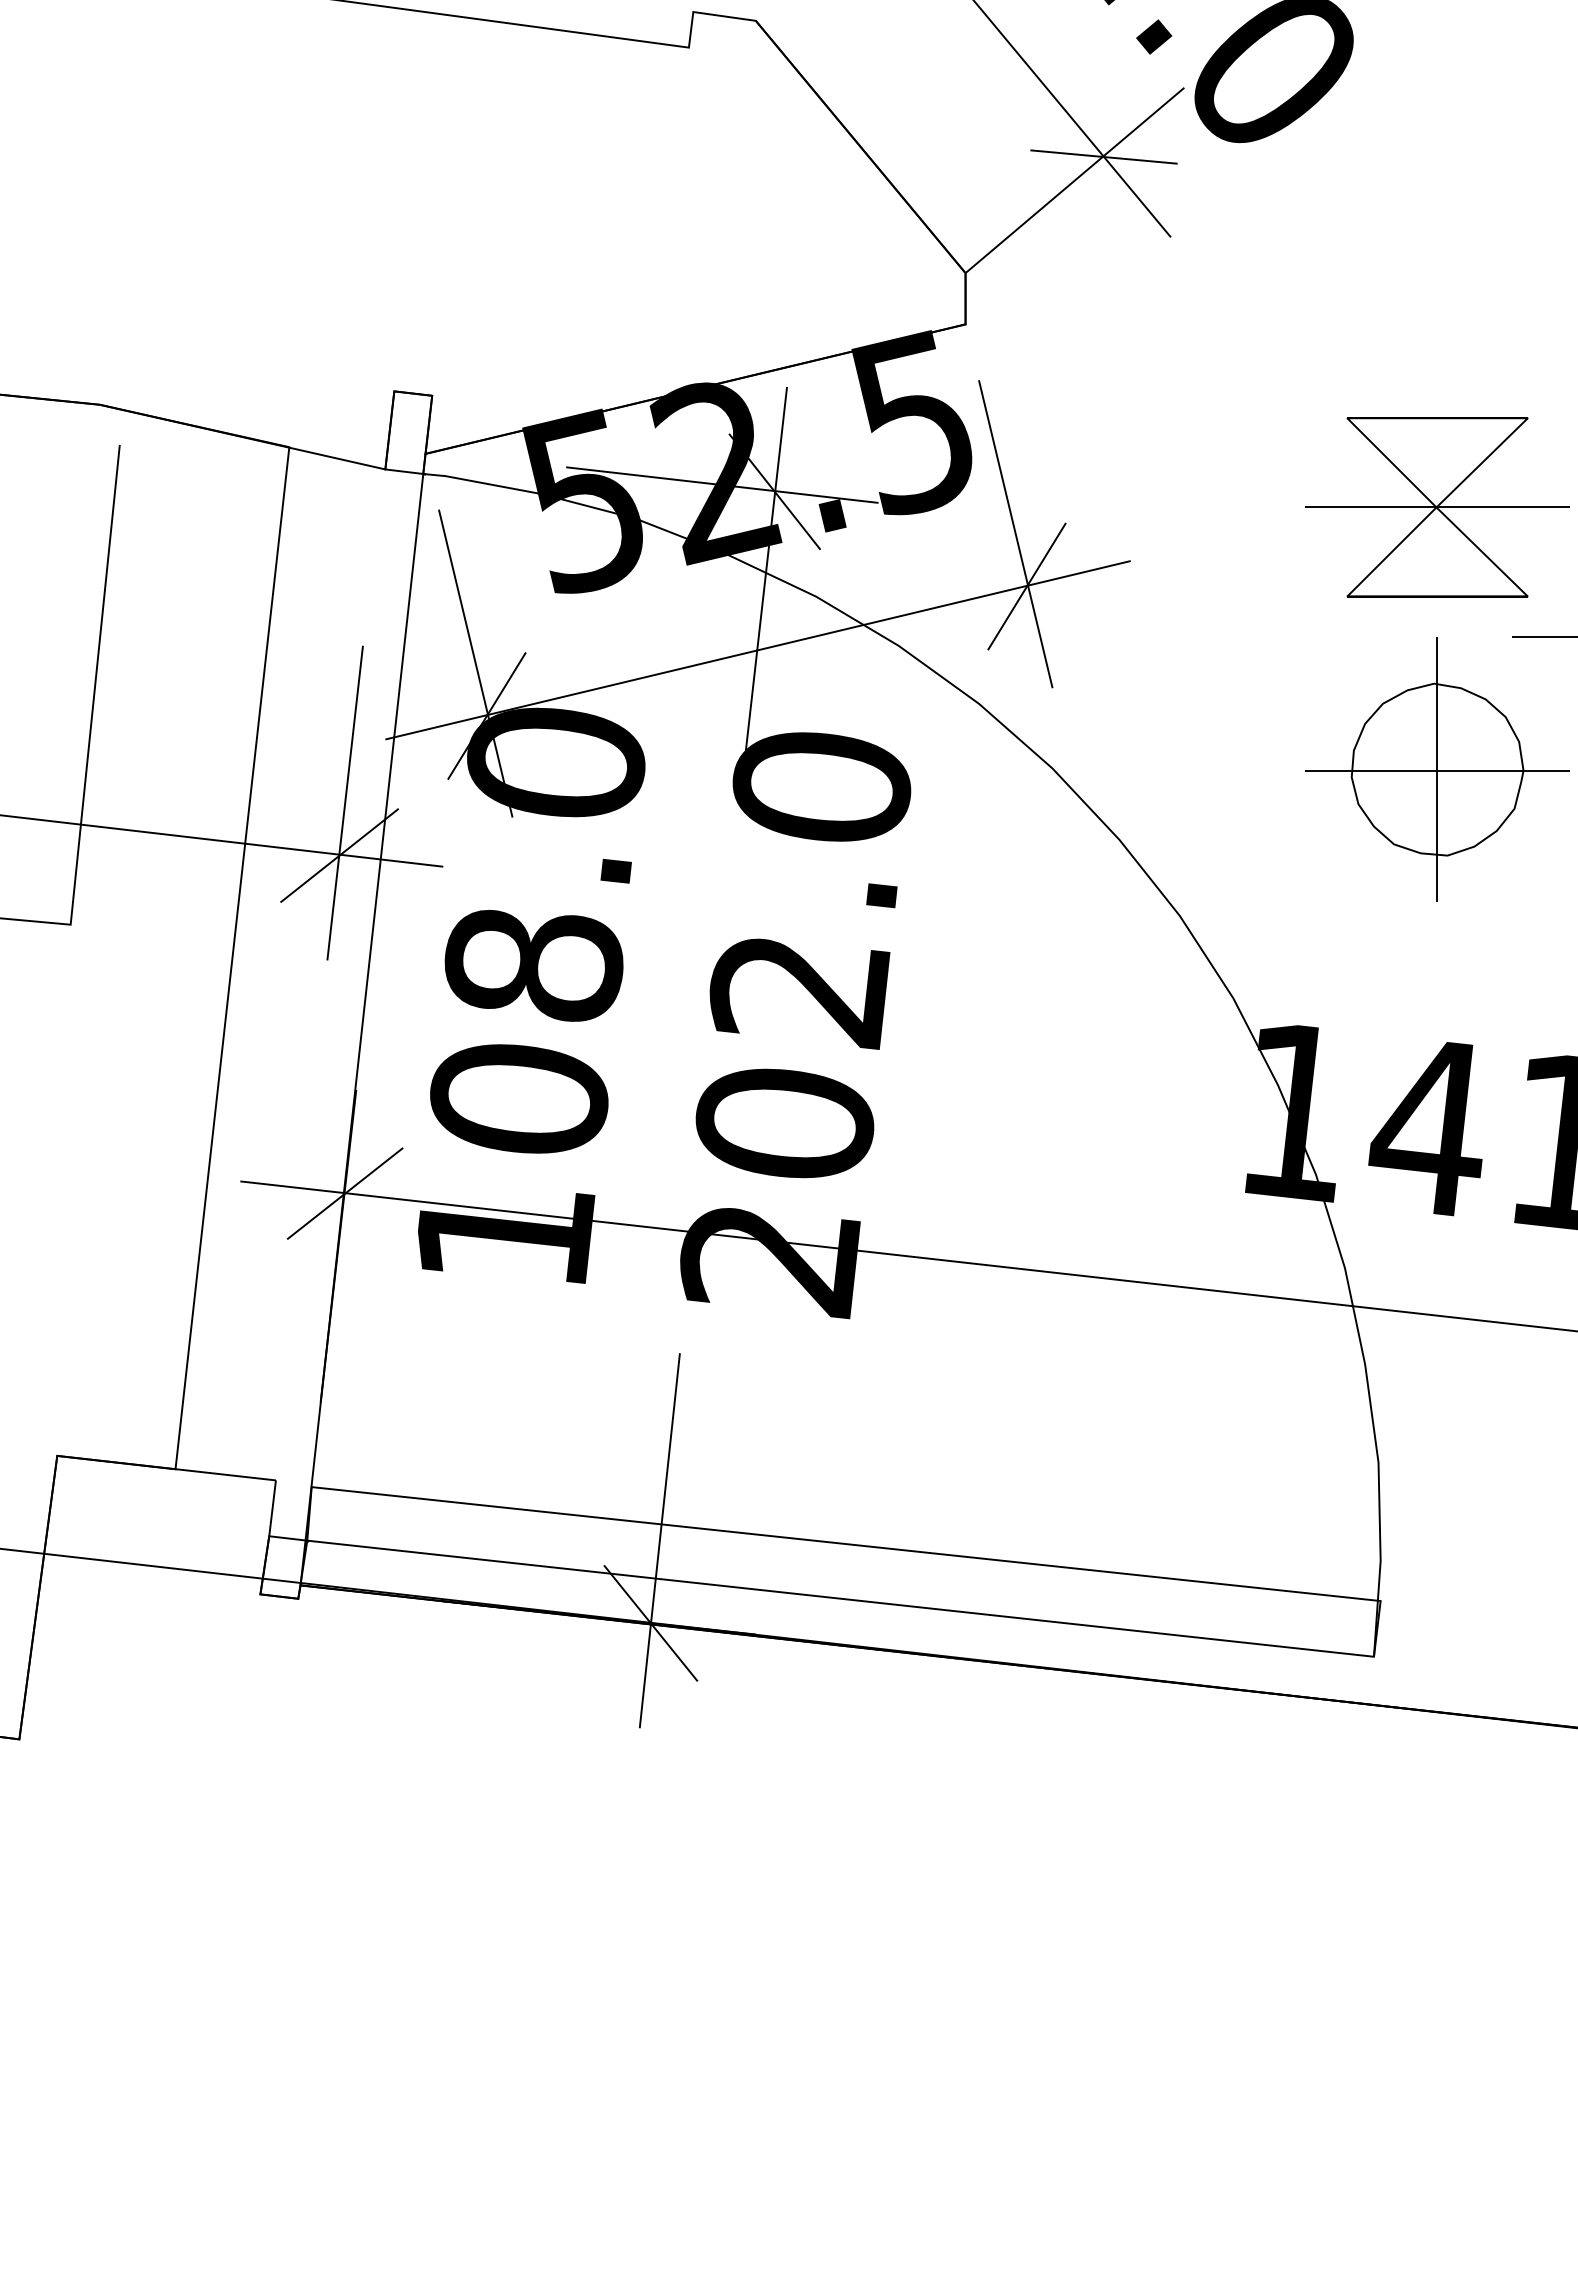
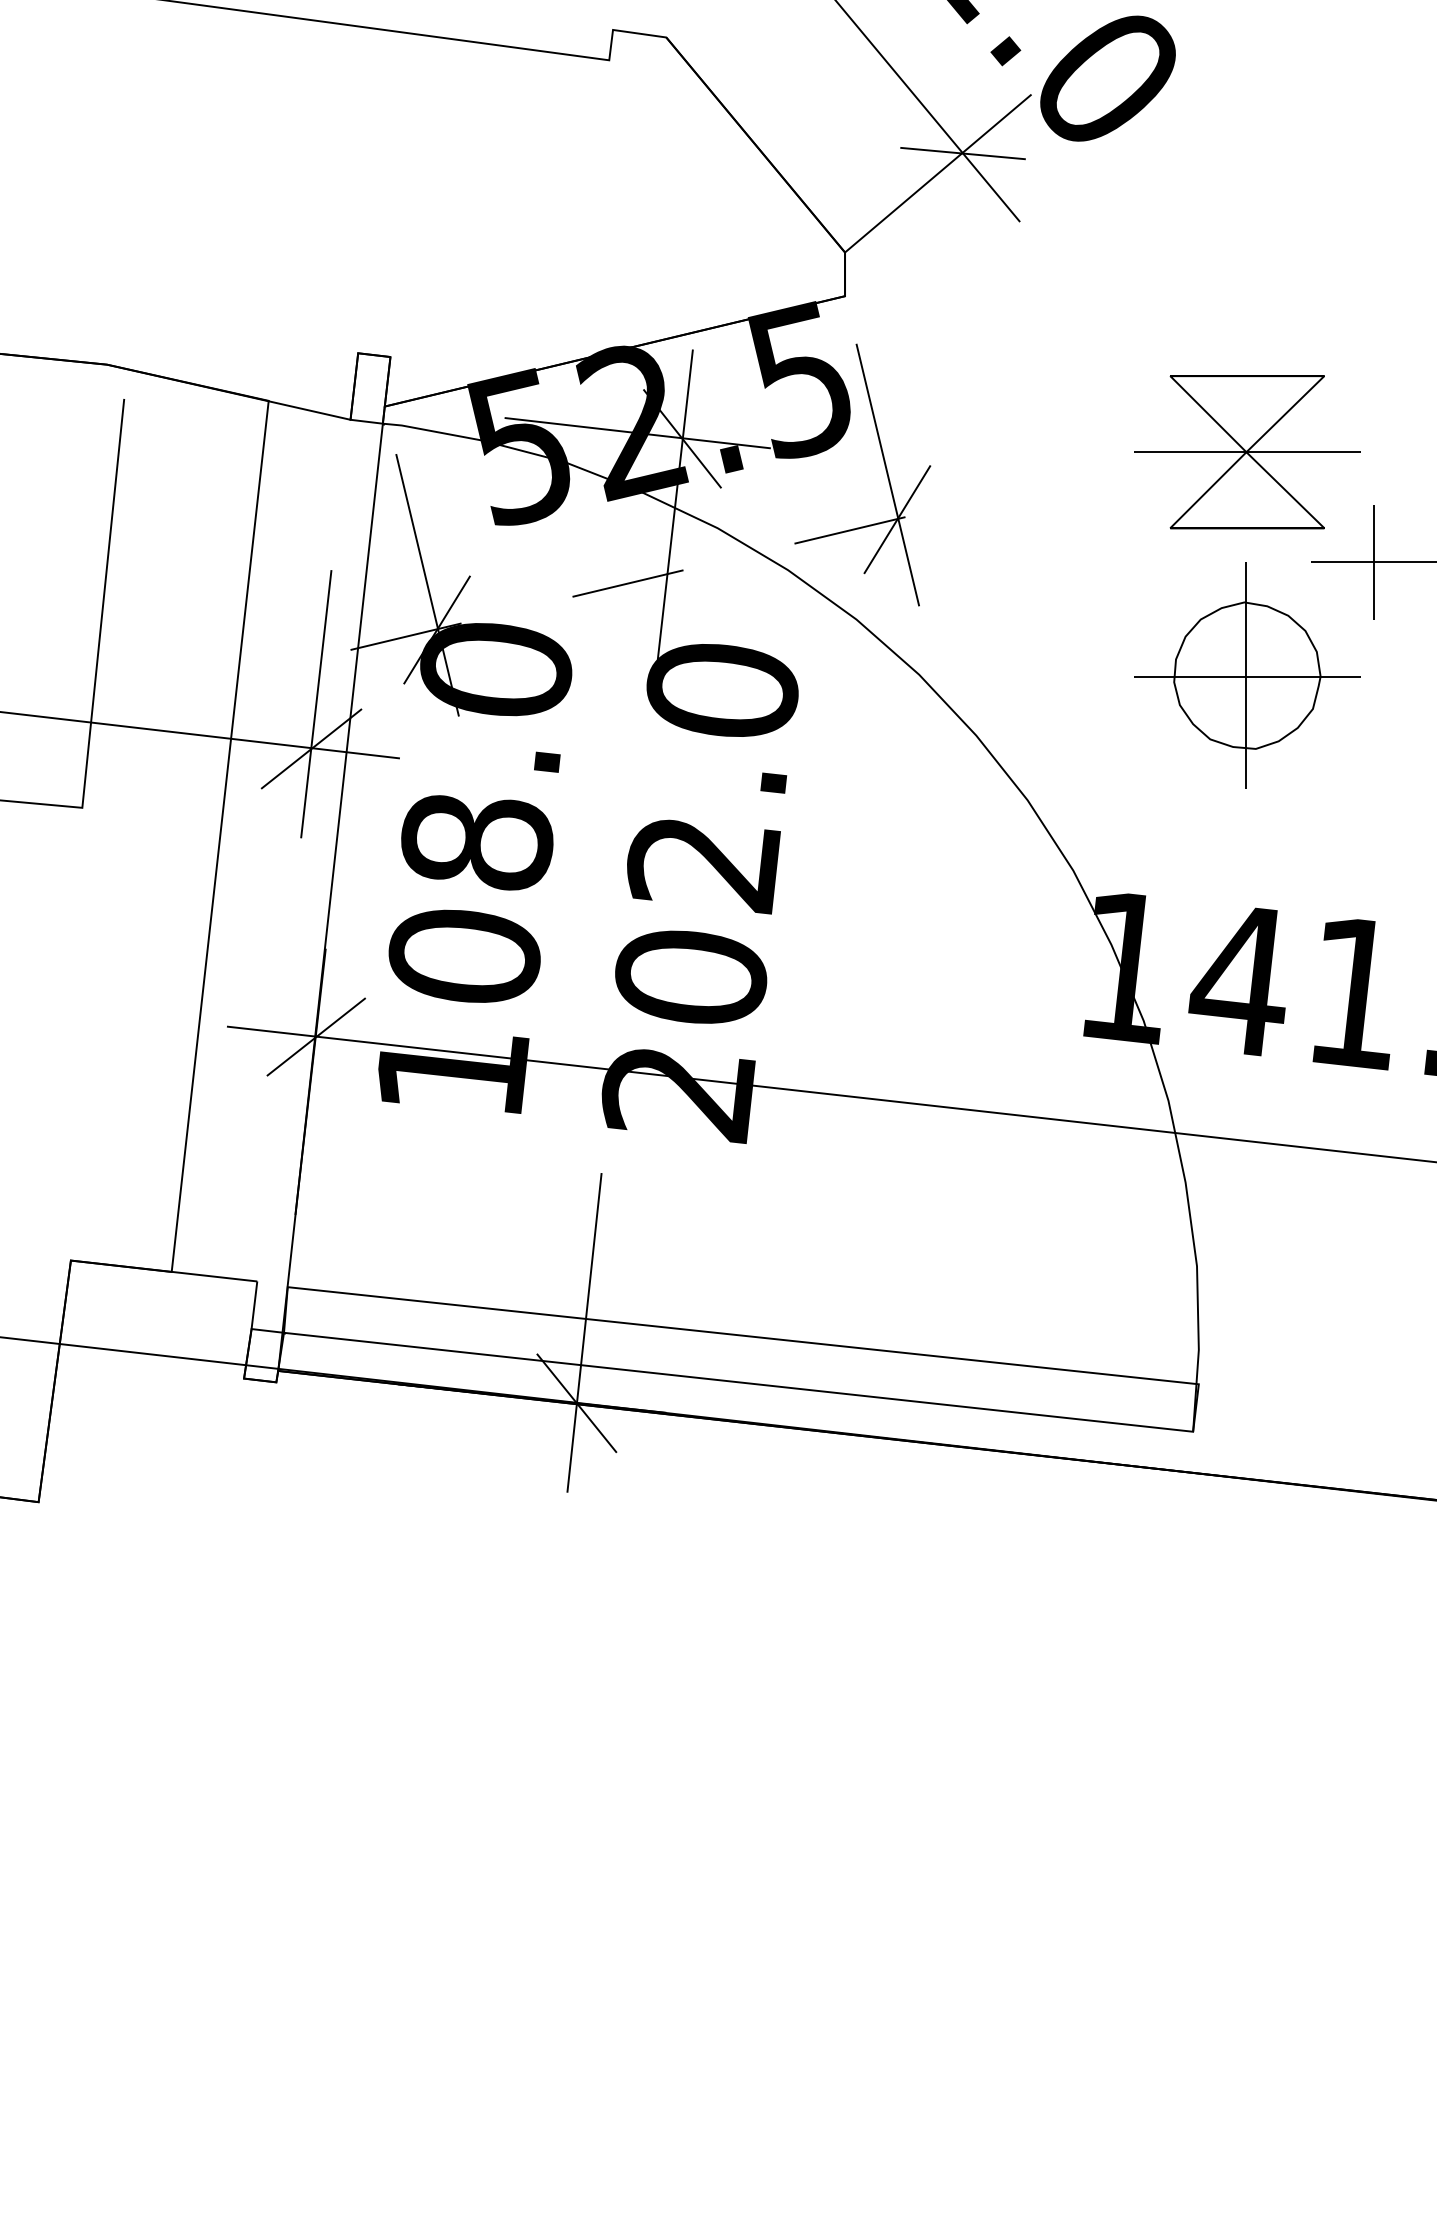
line: (758, 649) -> (668, 573), solid -> dashed

